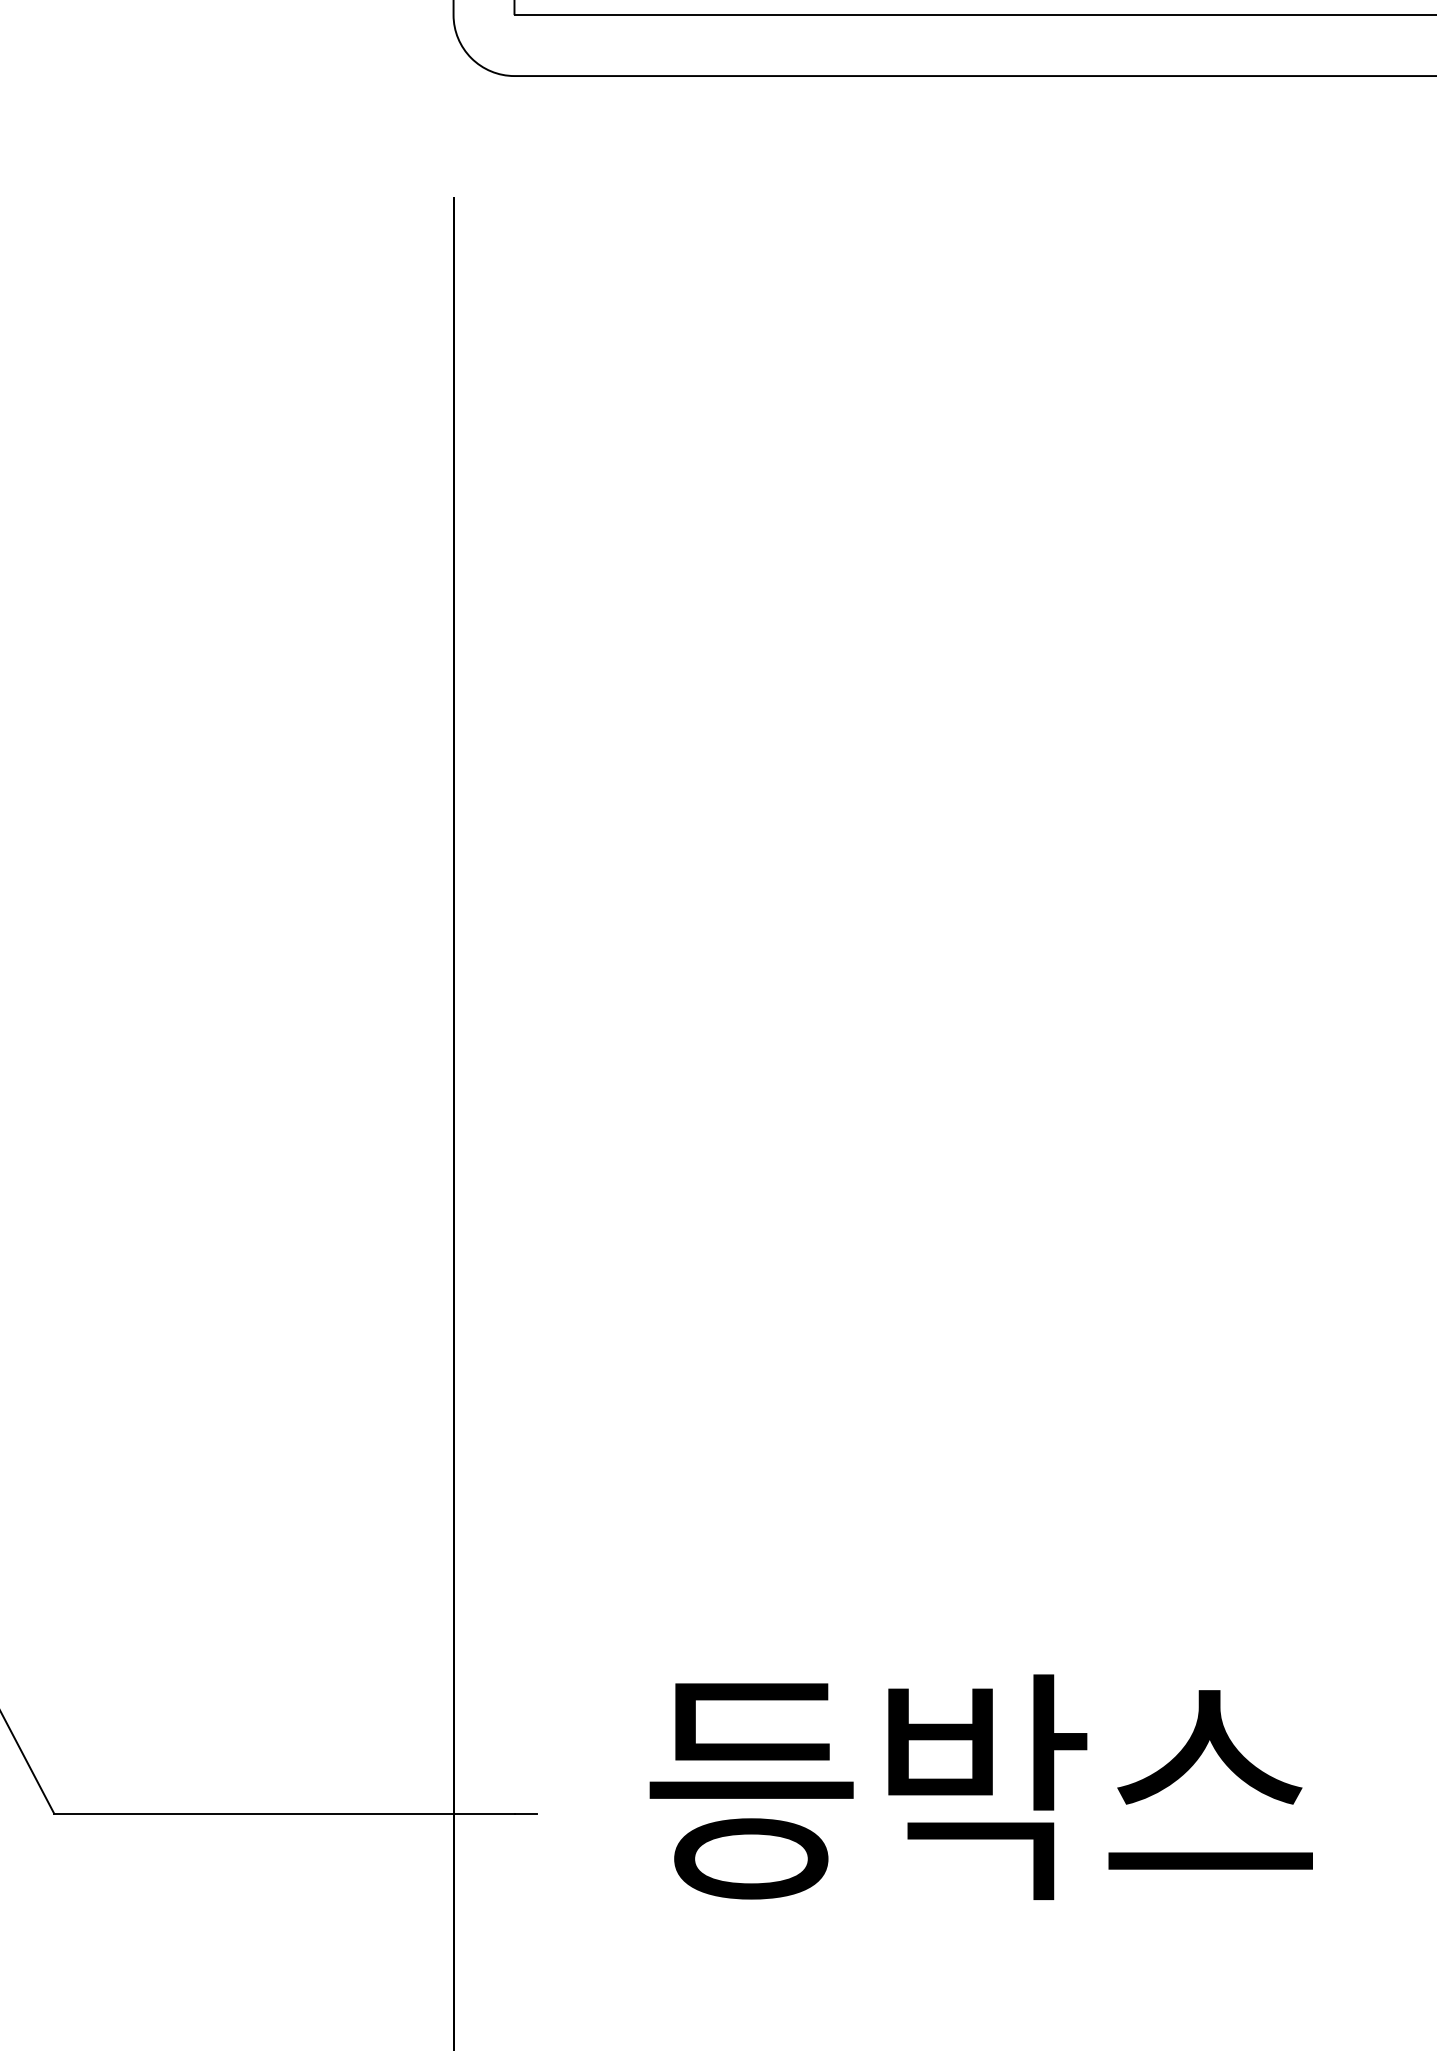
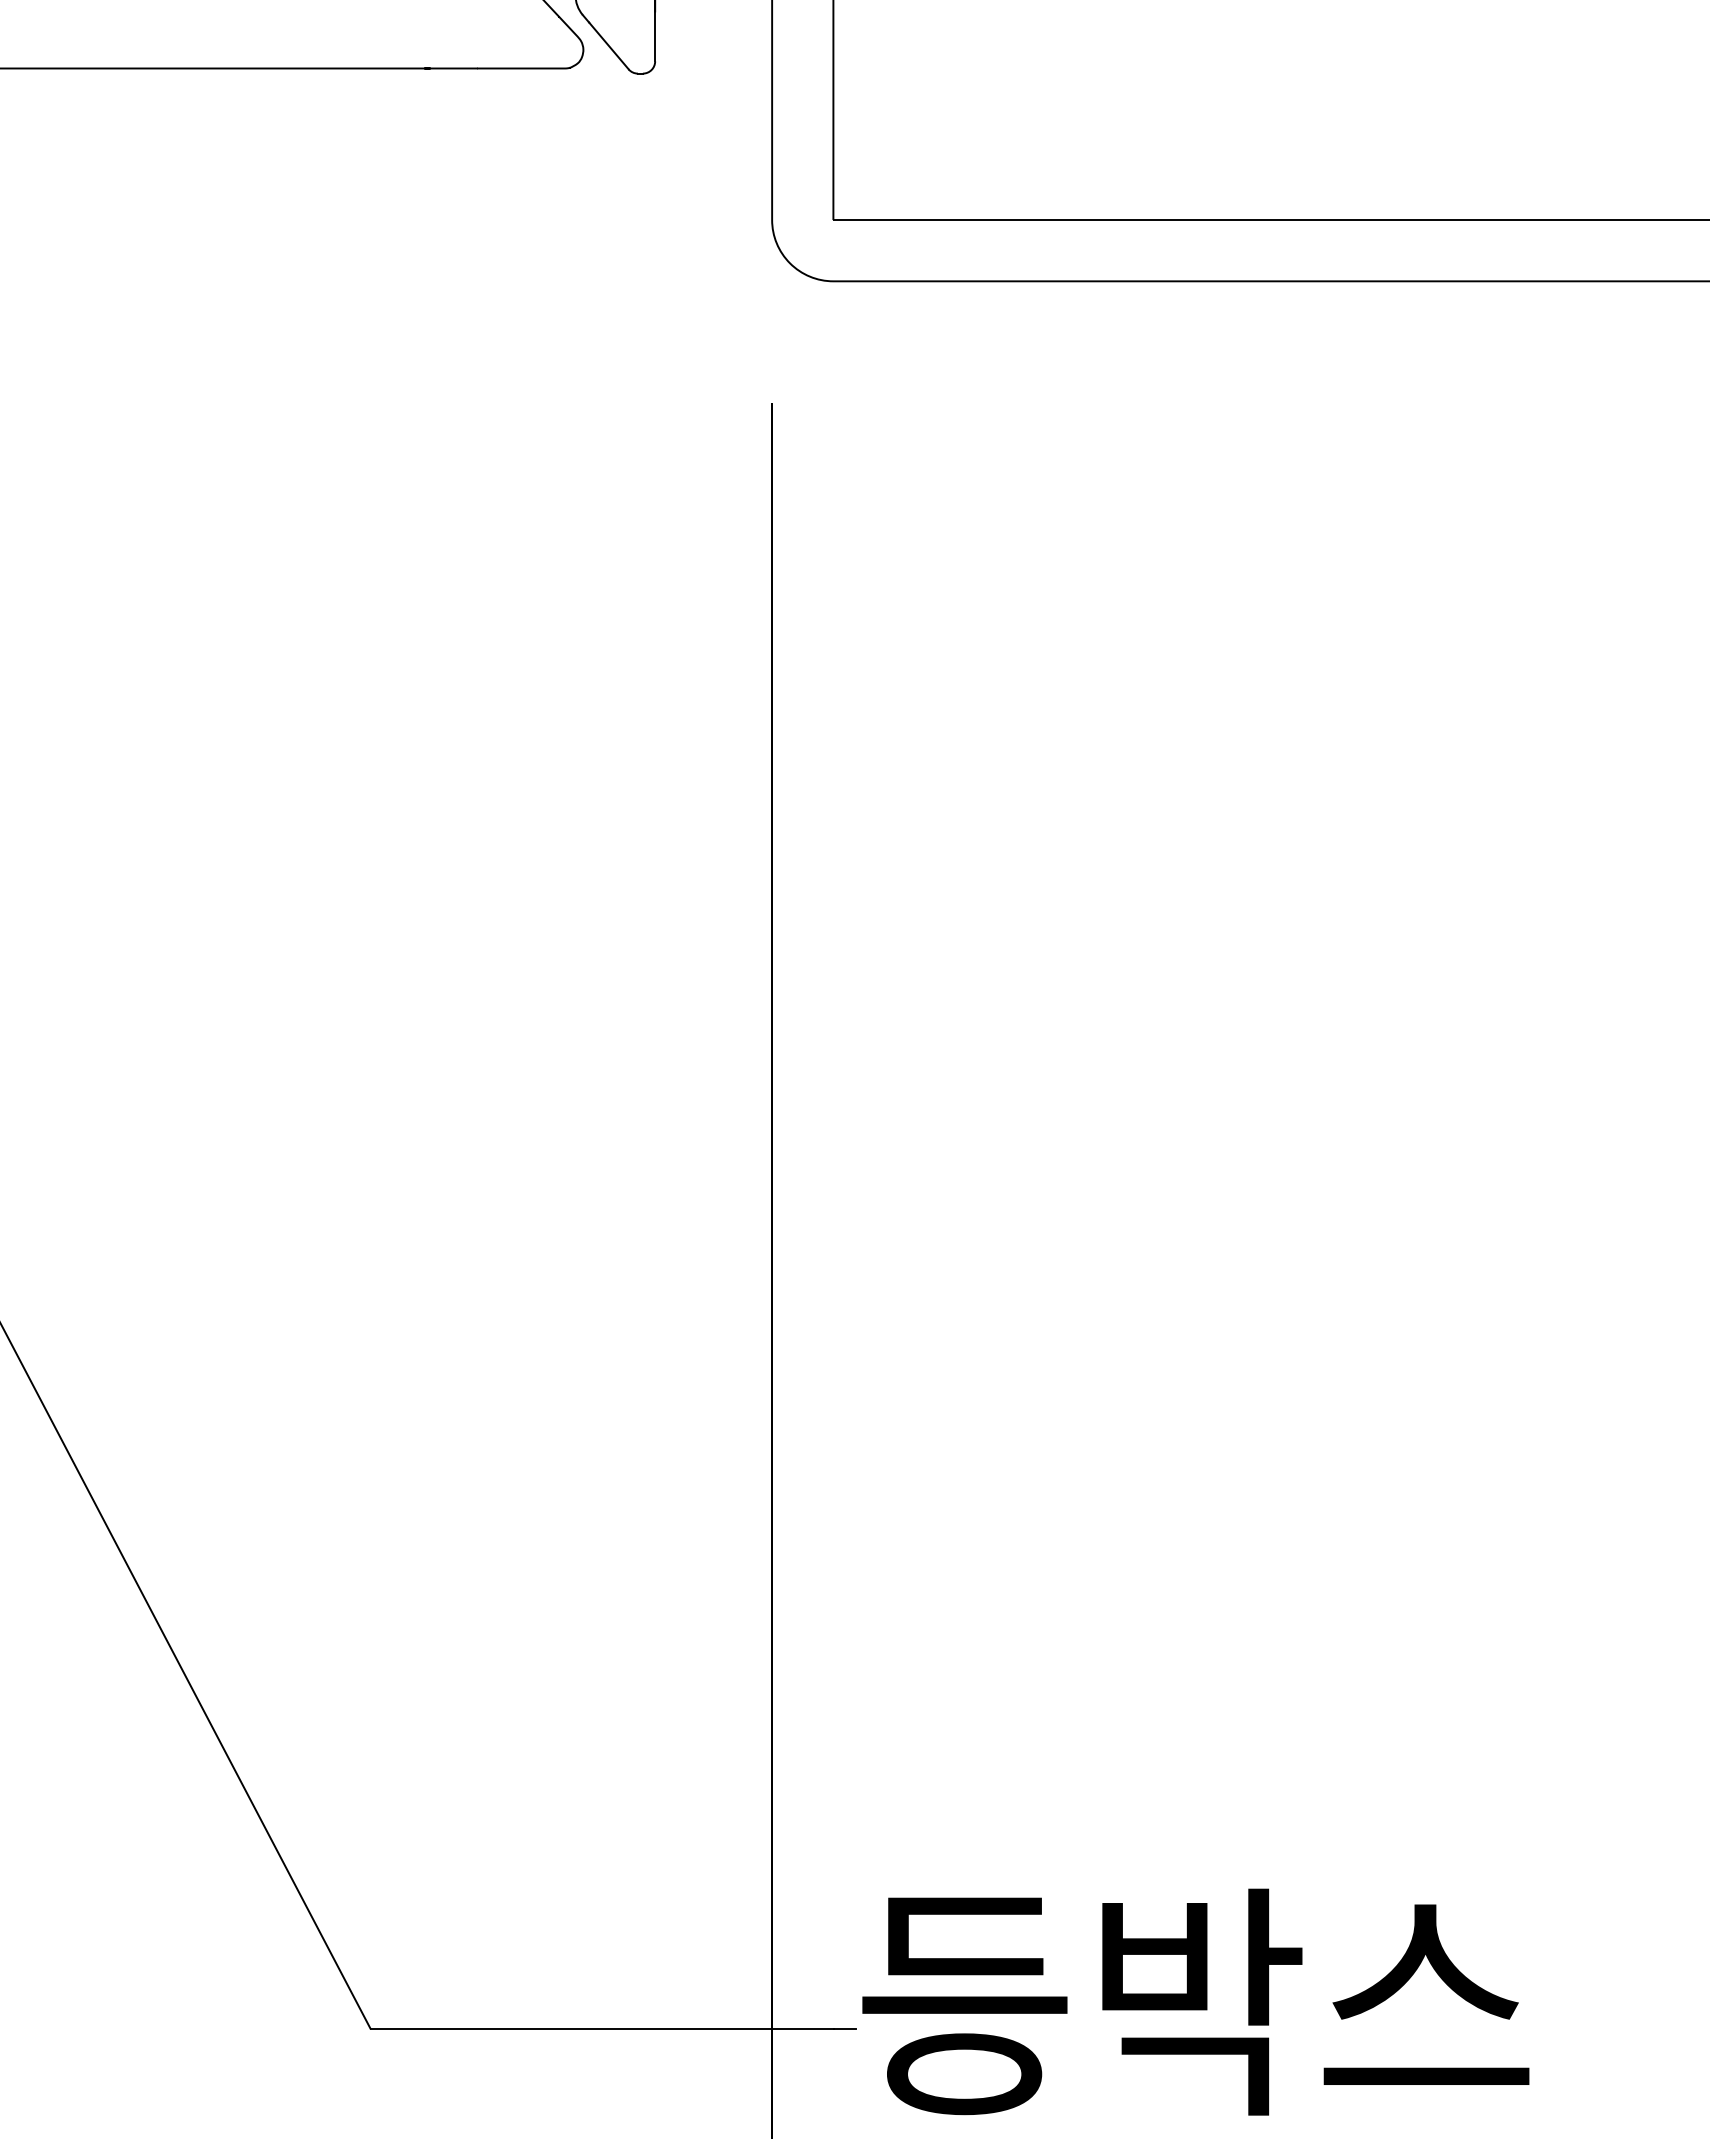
text: (980, 1786) -> (1195, 2001), moved

